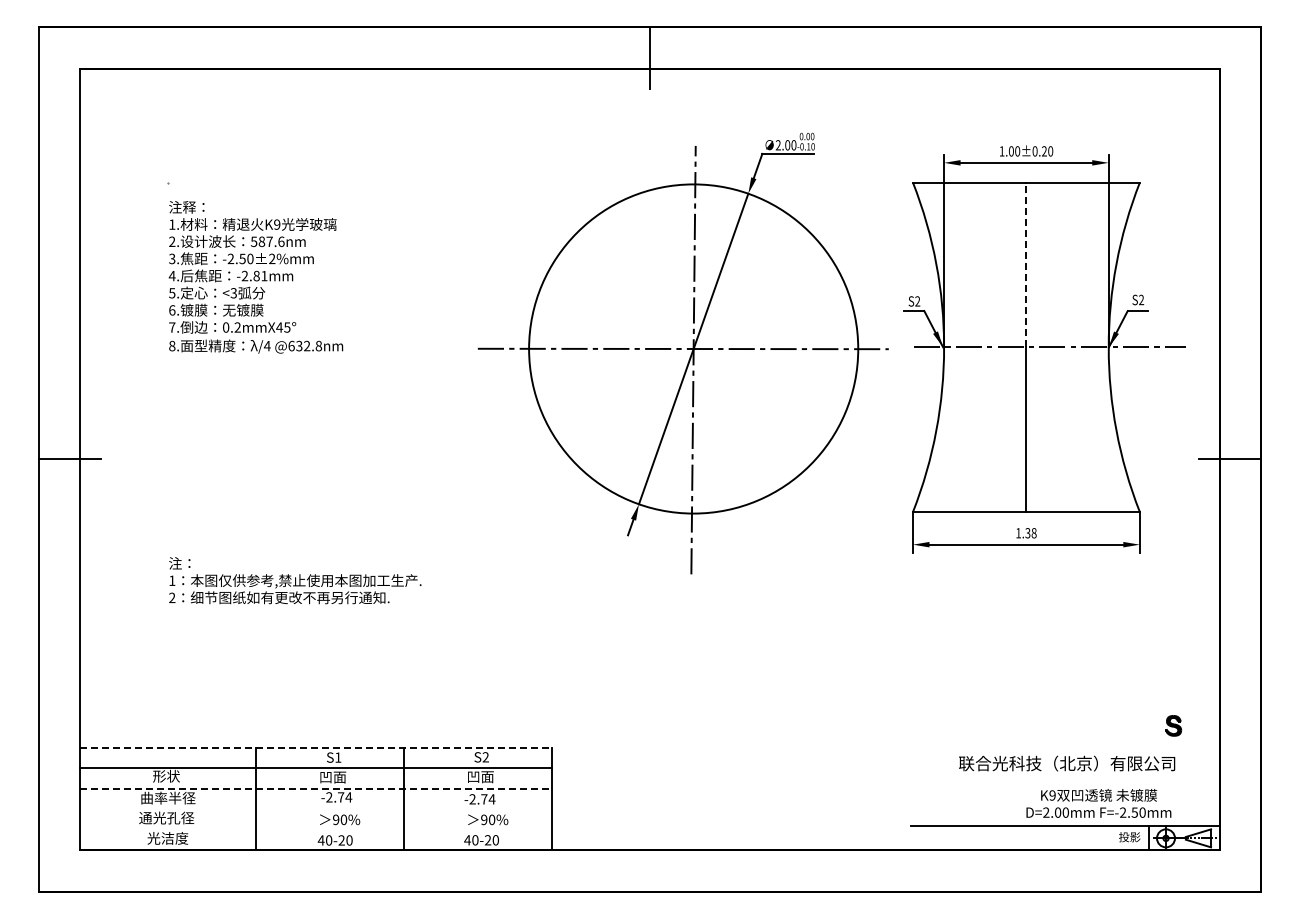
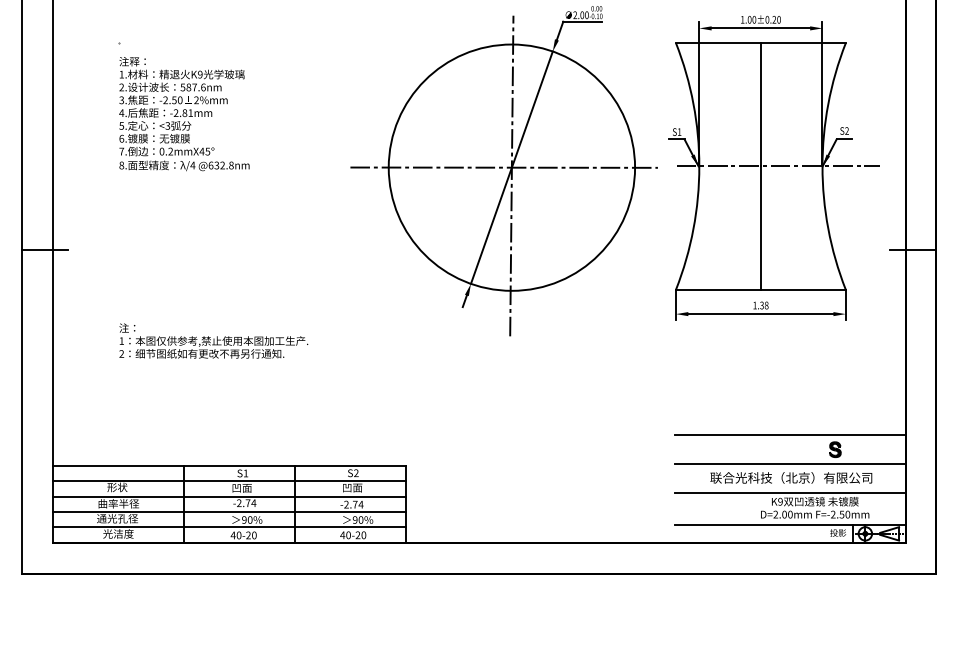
line: (1026, 264) -> (760, 104), dashed -> solid
text: (917, 301) -> (679, 132), S2 -> S1
line: (1065, 706) -> (790, 435), added
part: (1173, 725) -> (835, 449), moved
line: (1065, 744) -> (790, 463), added
line: (315, 747) -> (228, 465), dashed -> solid
line: (1065, 783) -> (790, 492), added
line: (315, 788) -> (228, 496), dashed -> solid
line: (315, 809) -> (228, 512), added
line: (315, 829) -> (228, 527), added

